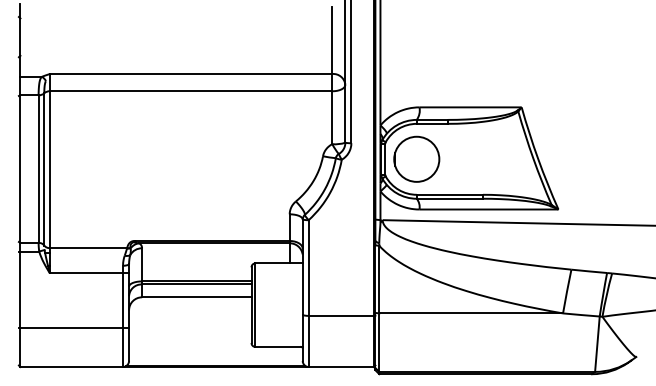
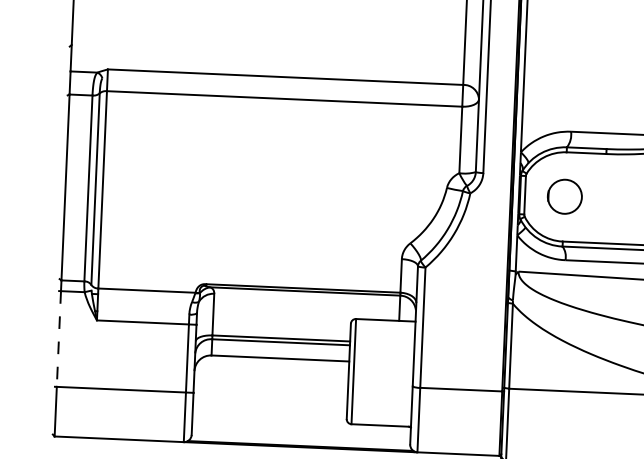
circle: (416, 158) -> (564, 195), size x0.6
line: (20, 290) -> (58, 340), solid -> dashed

